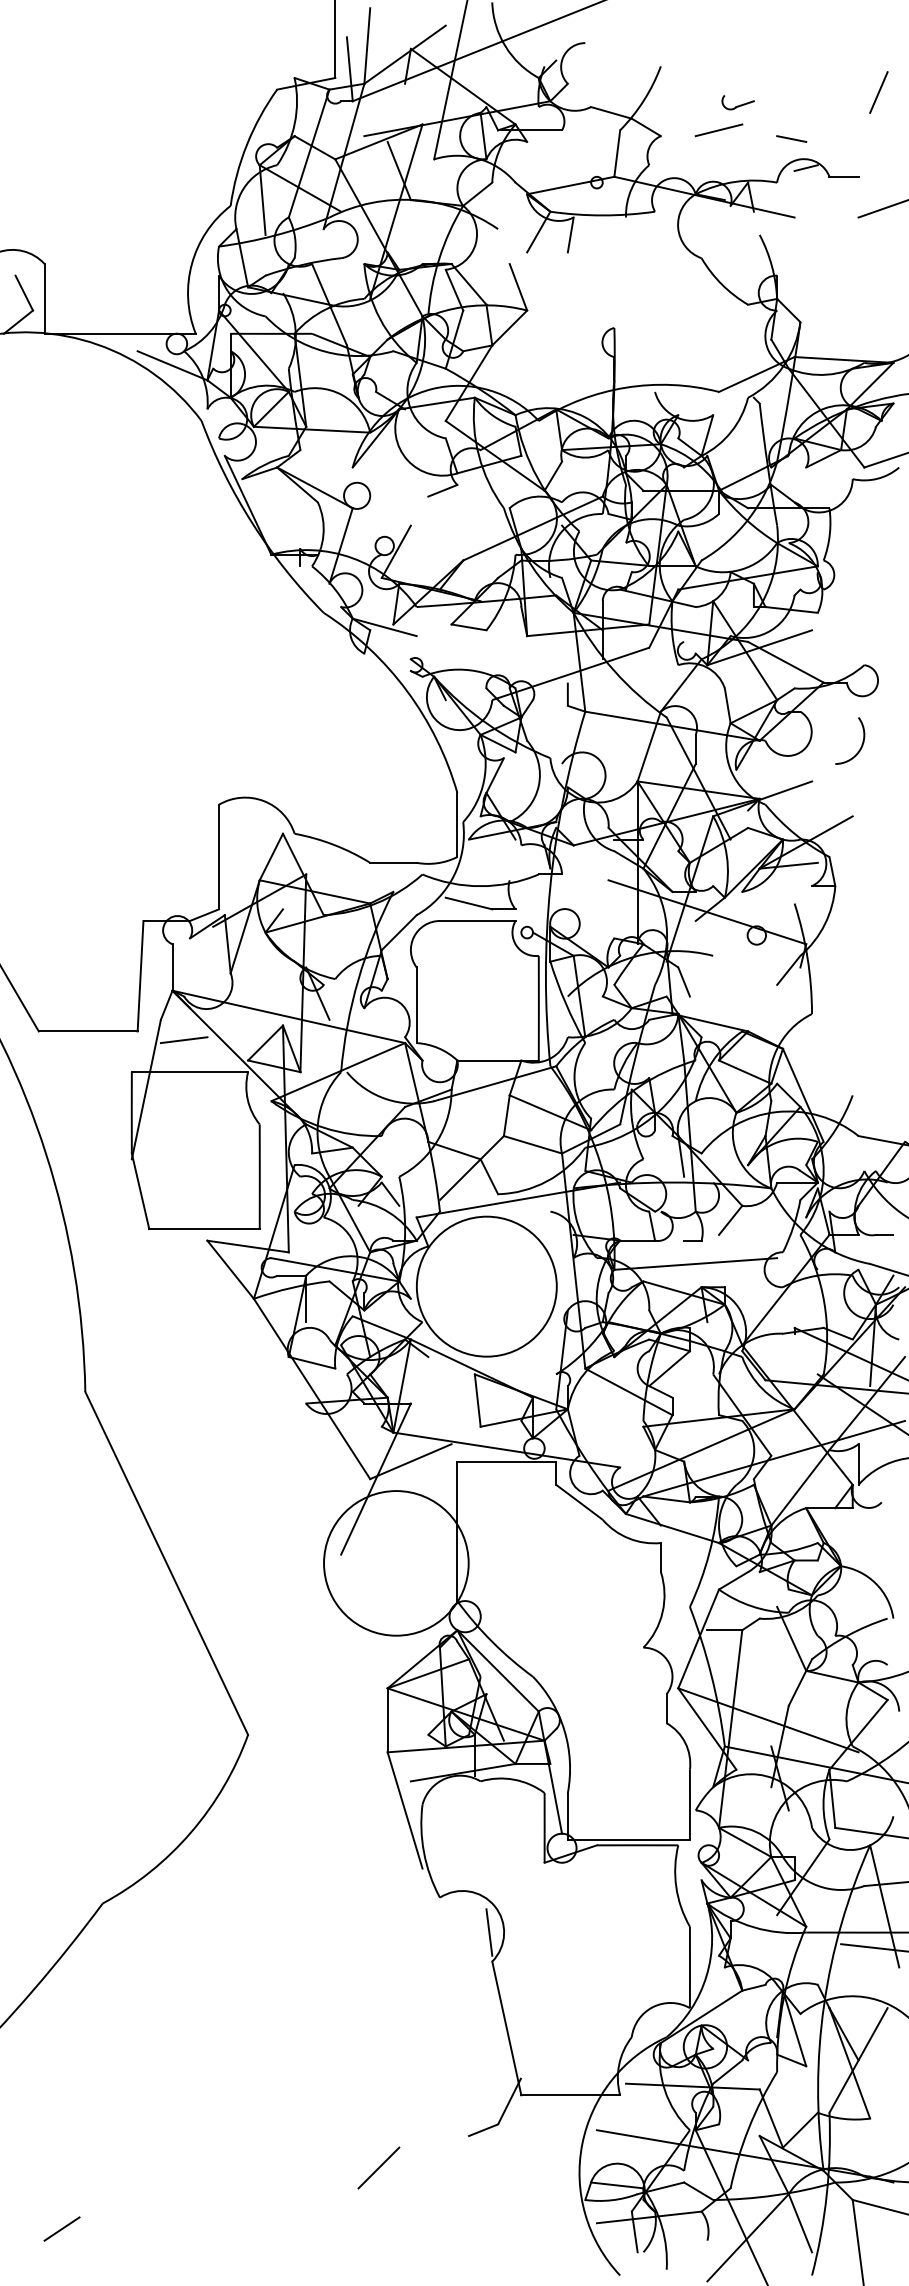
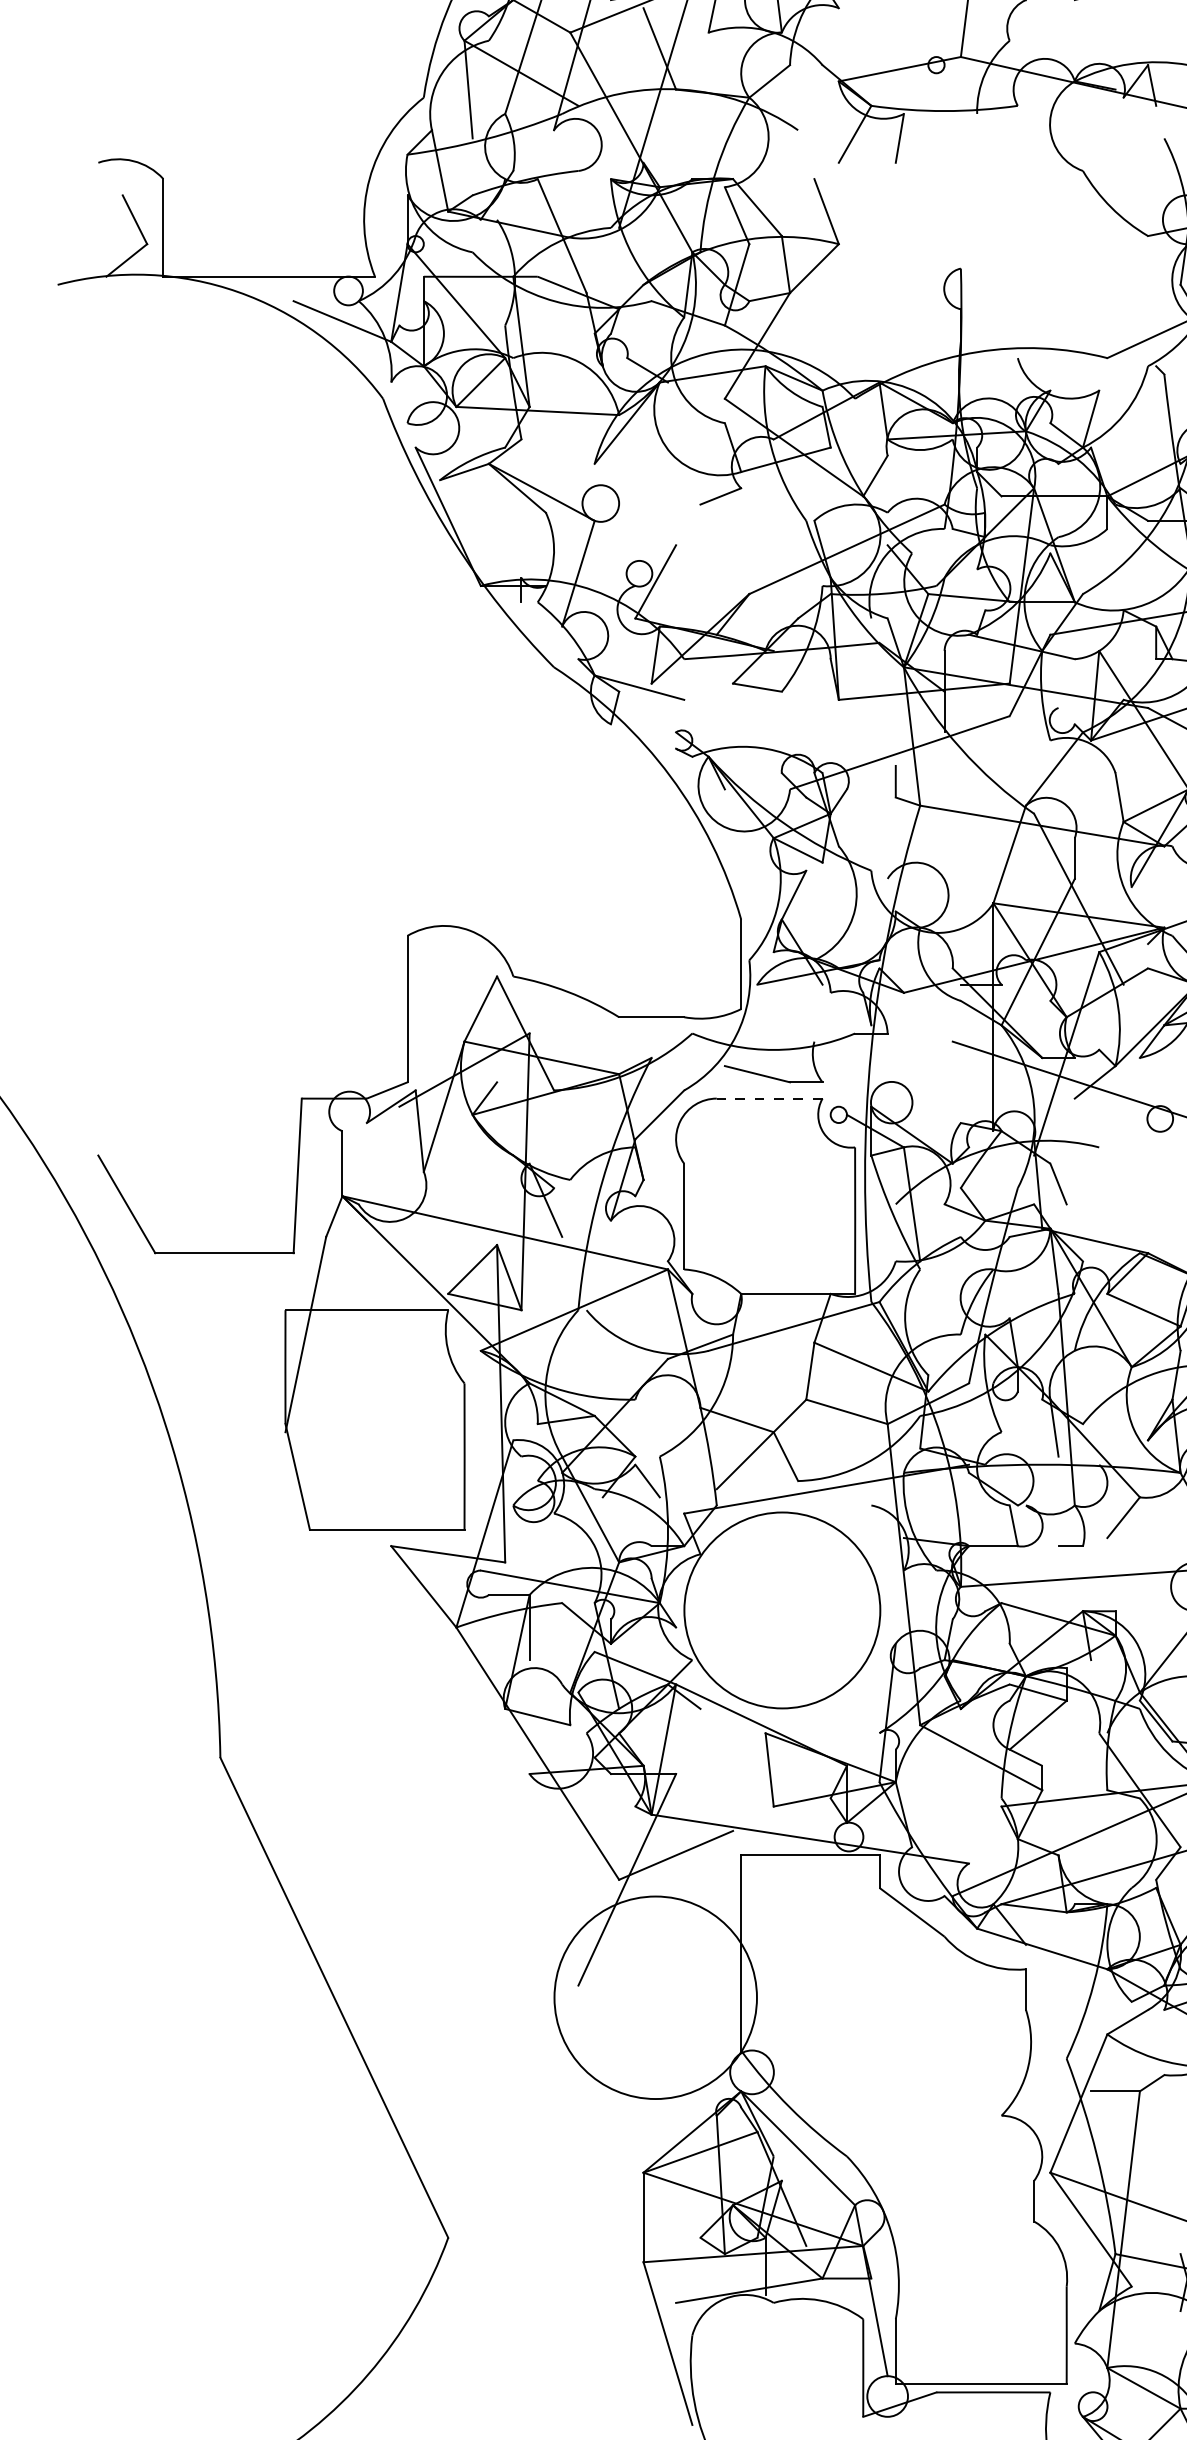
line: (477, 920) -> (769, 1097), solid -> dashed
line: (183, 1040) -> (357, 1265), removed

